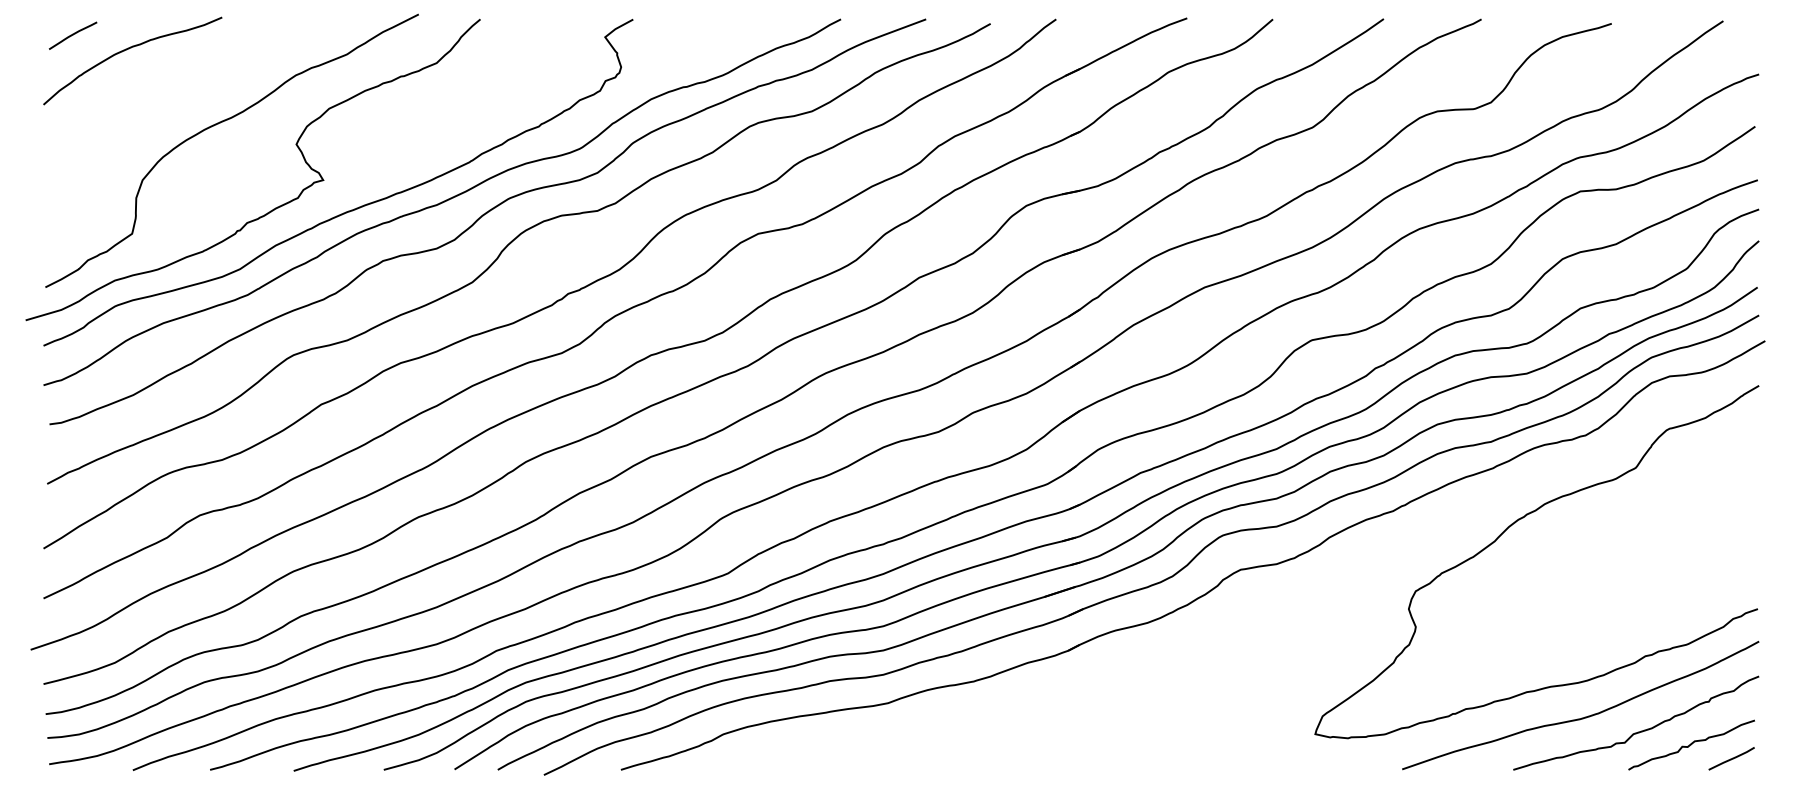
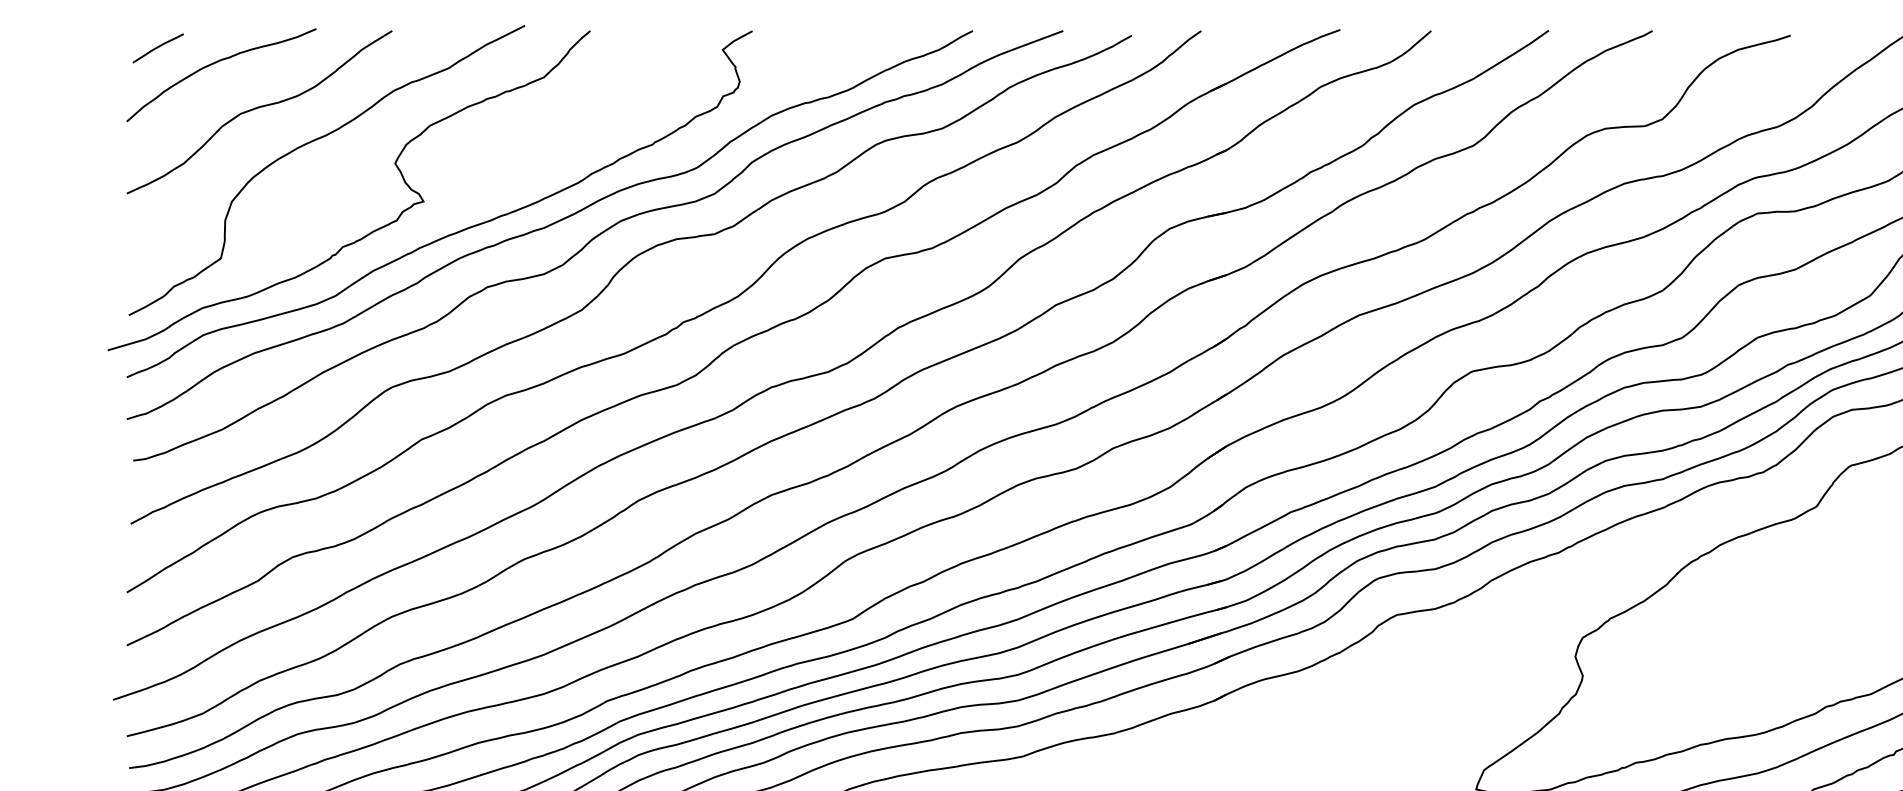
curve: (168, 92) -> (259, 108), added

